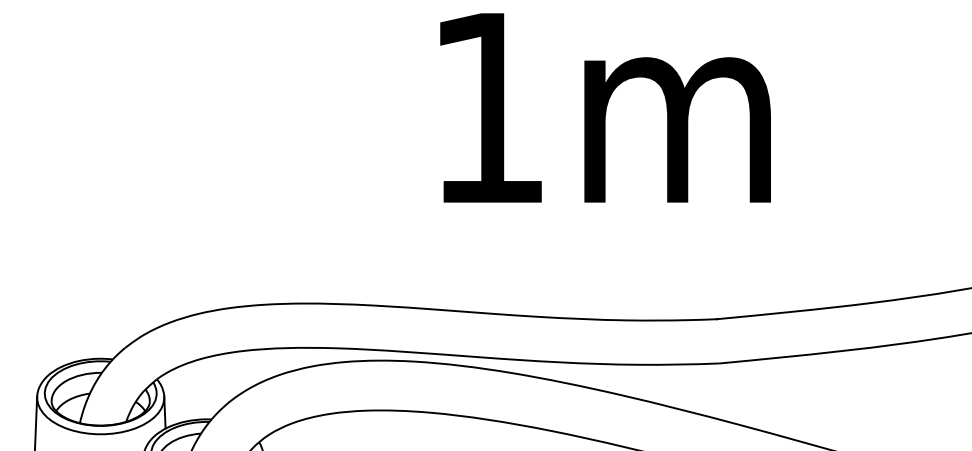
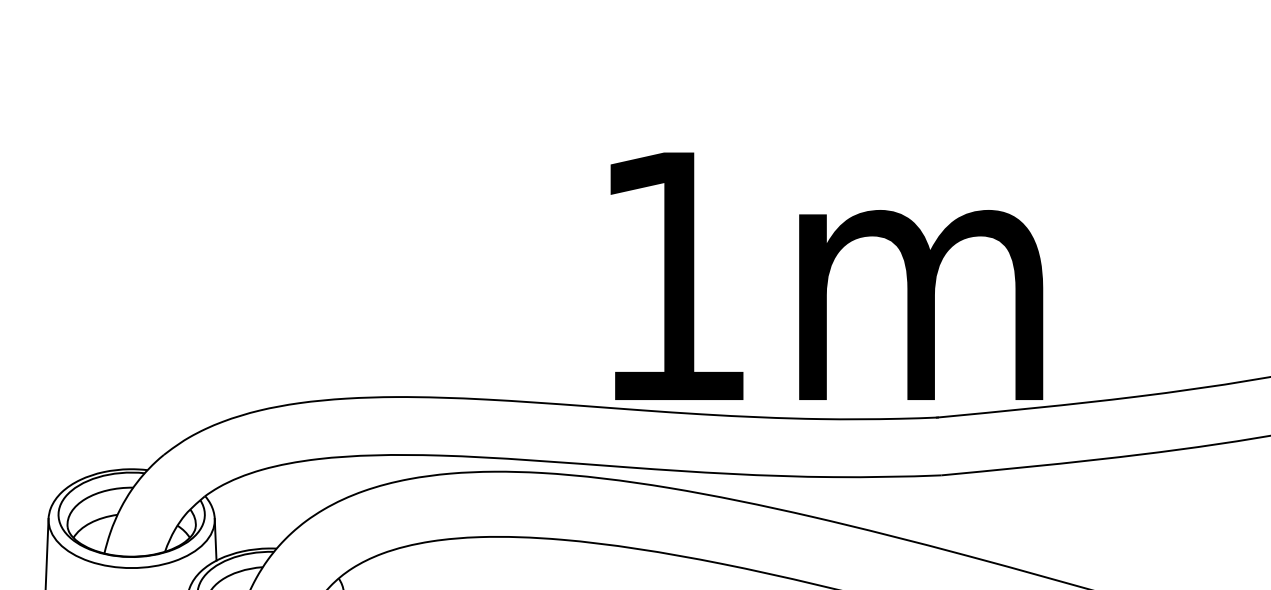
text: (605, 107) -> (826, 275), moved

